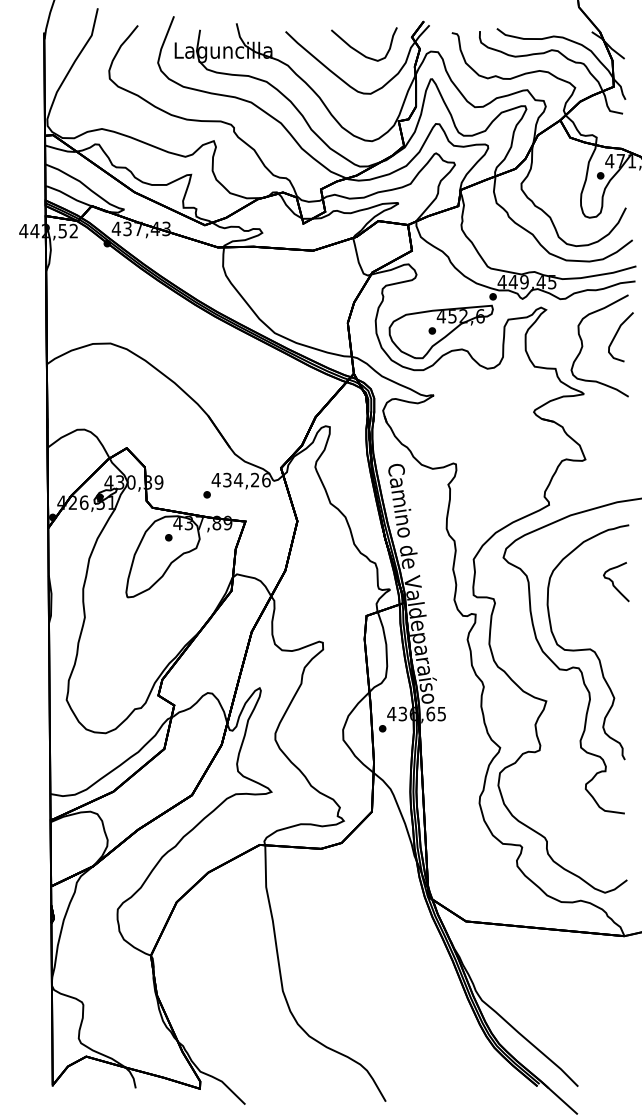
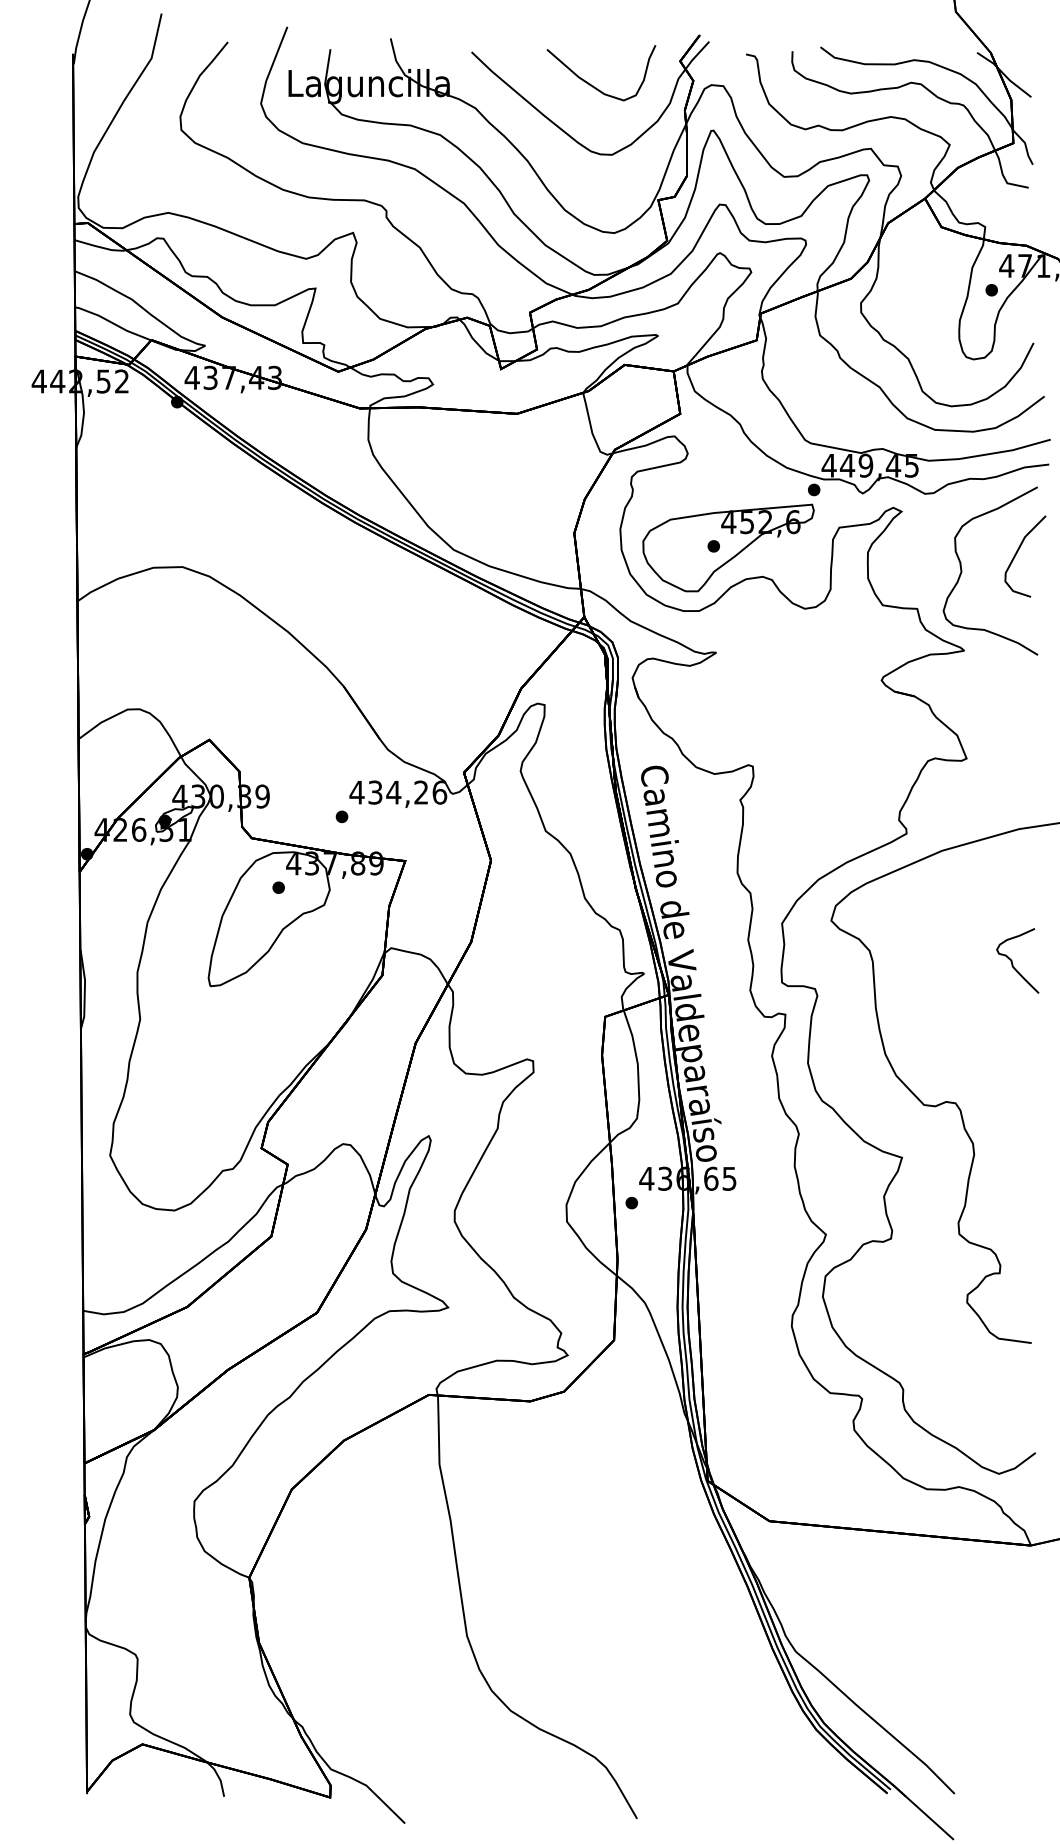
part: (587, 642) -> (969, 1060), removed

